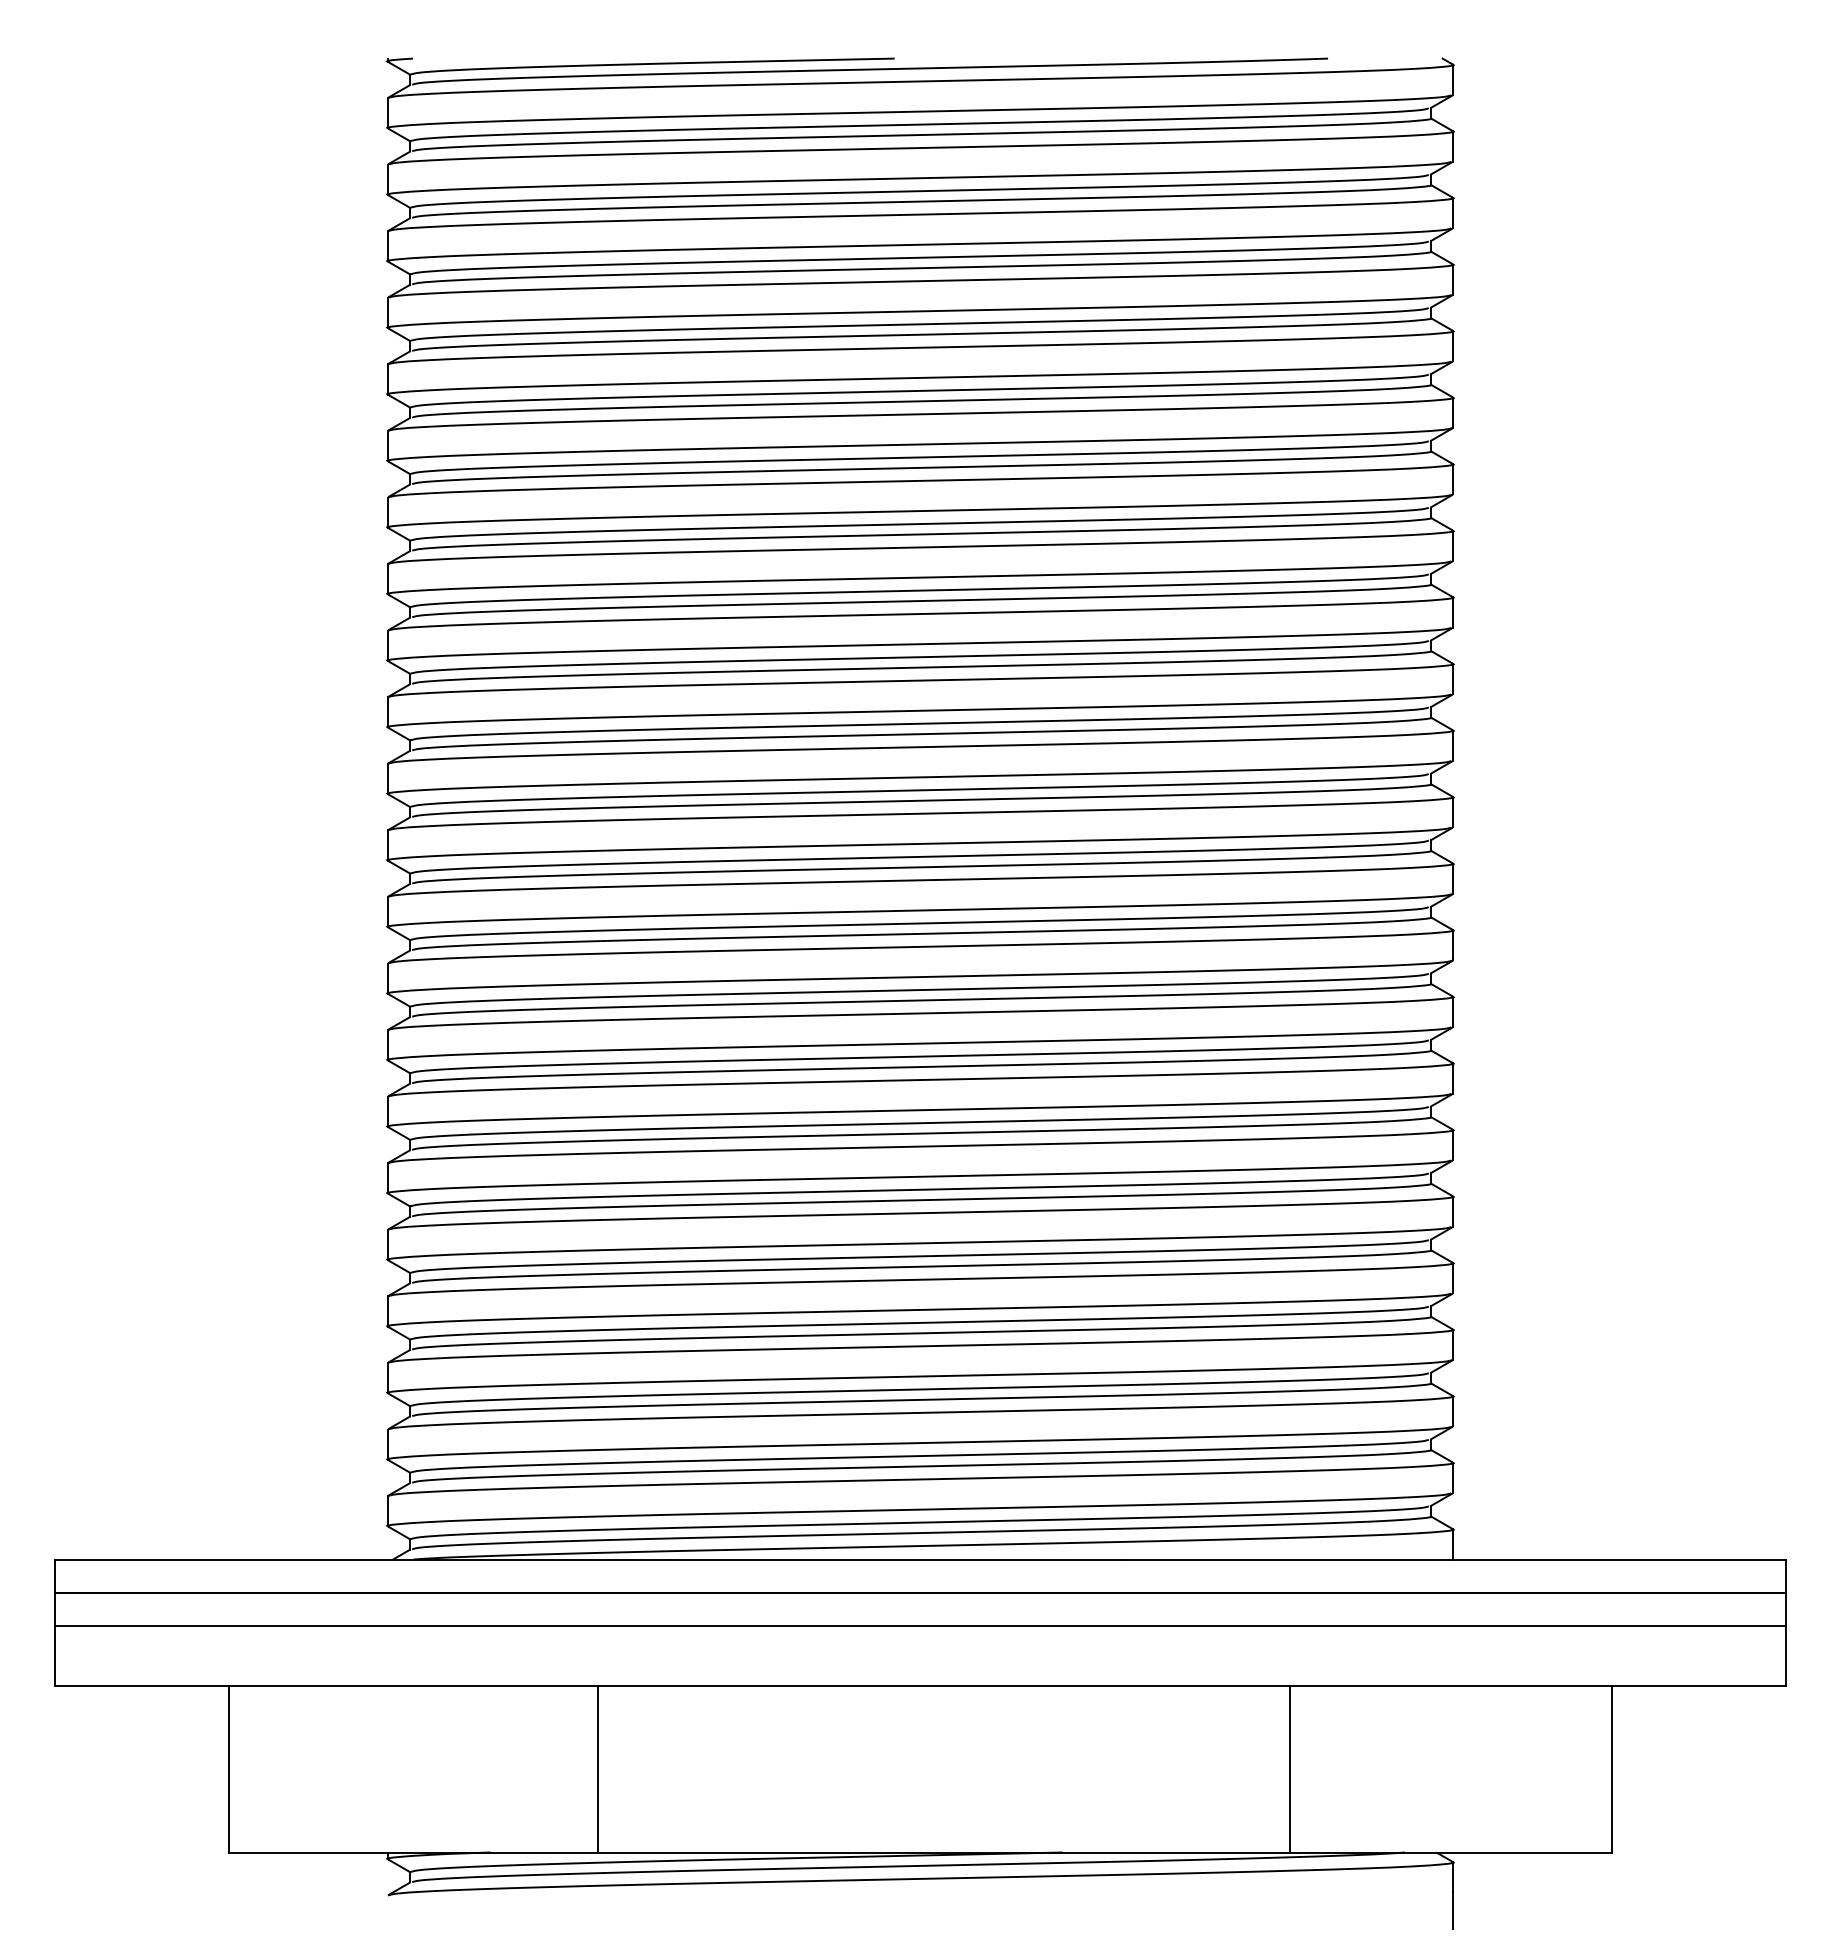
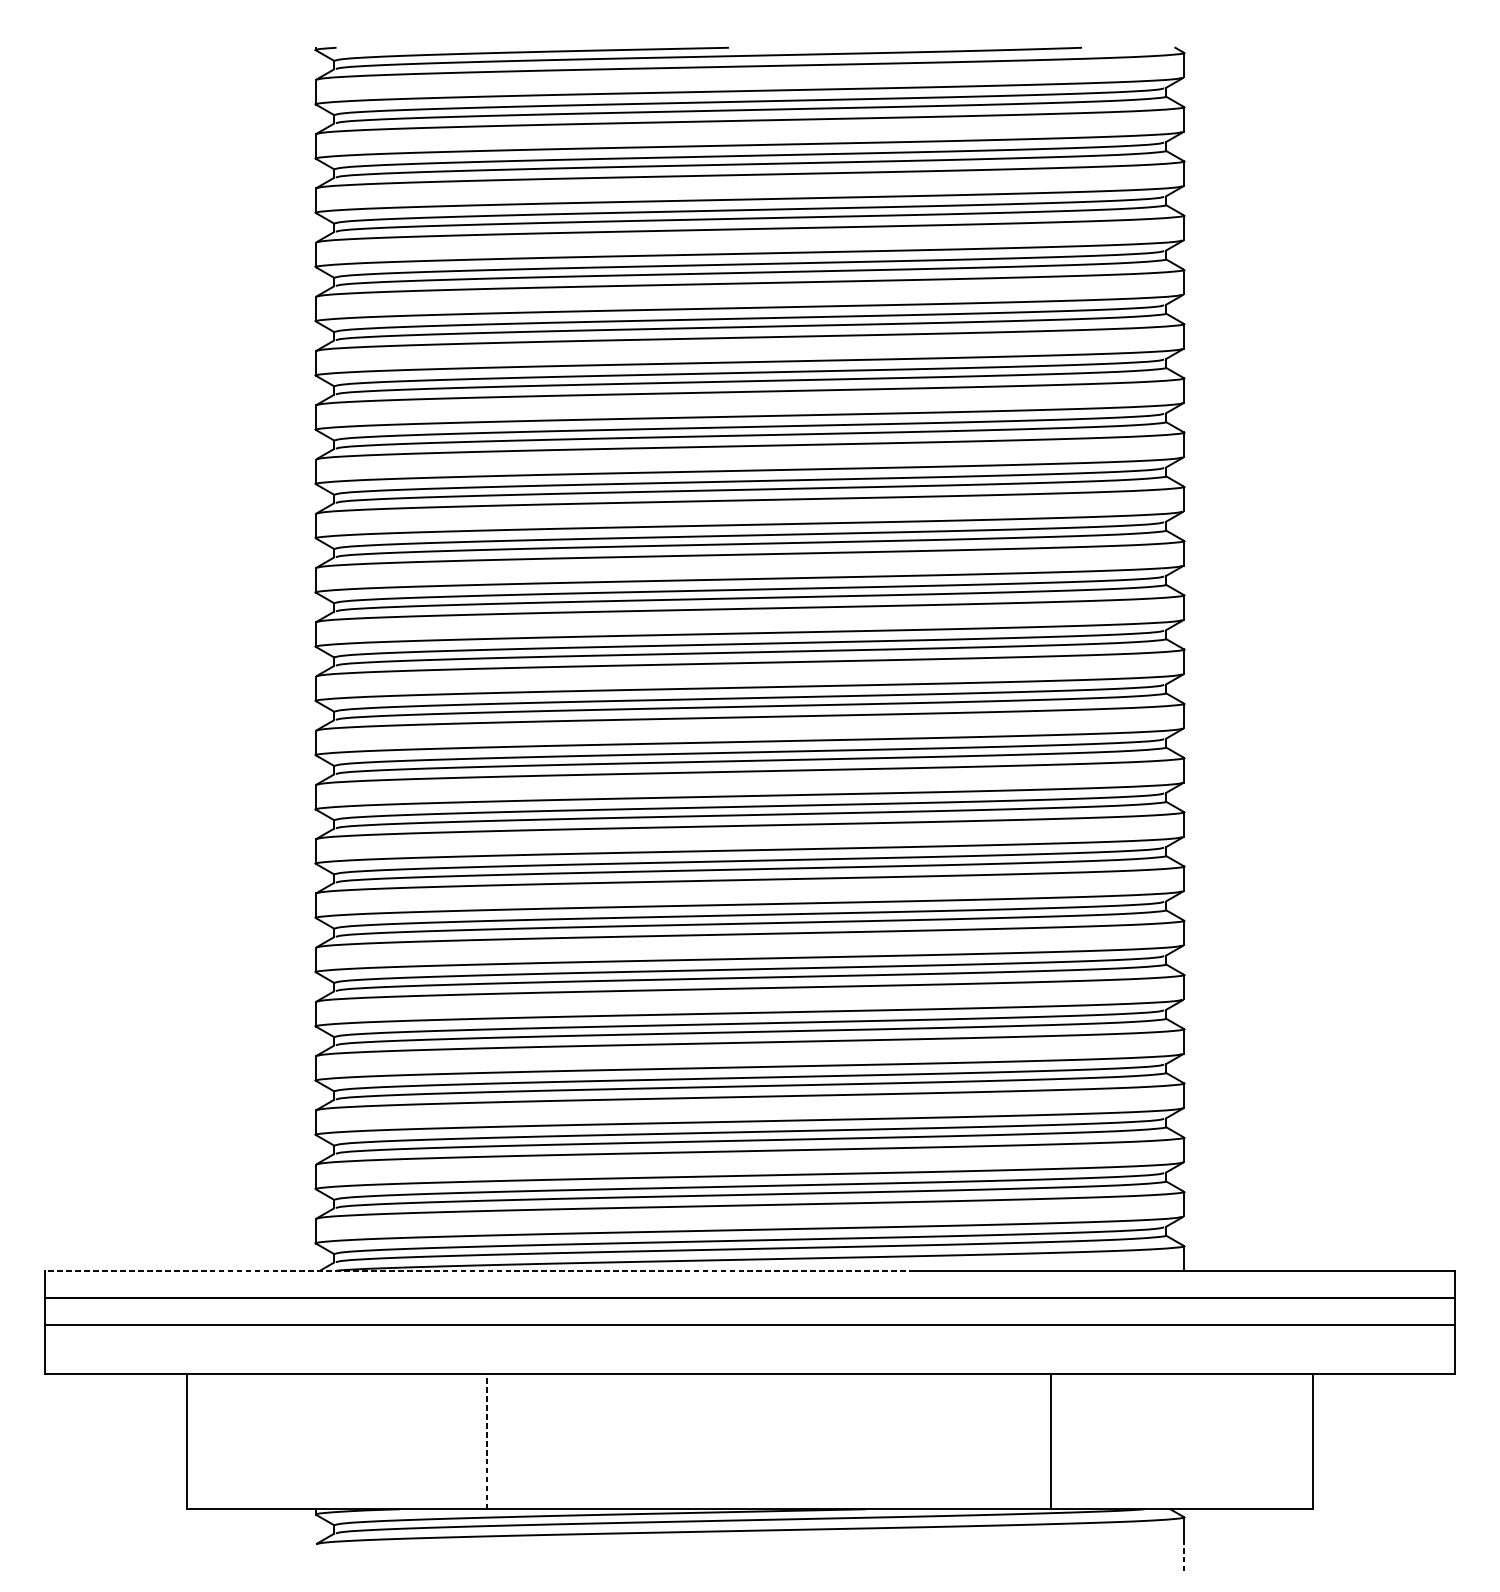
line: (588, 1559) -> (479, 1270), solid -> dashed
line: (598, 1768) -> (487, 1440), solid -> dashed
line: (1453, 1910) -> (1184, 1556), solid -> dashed

